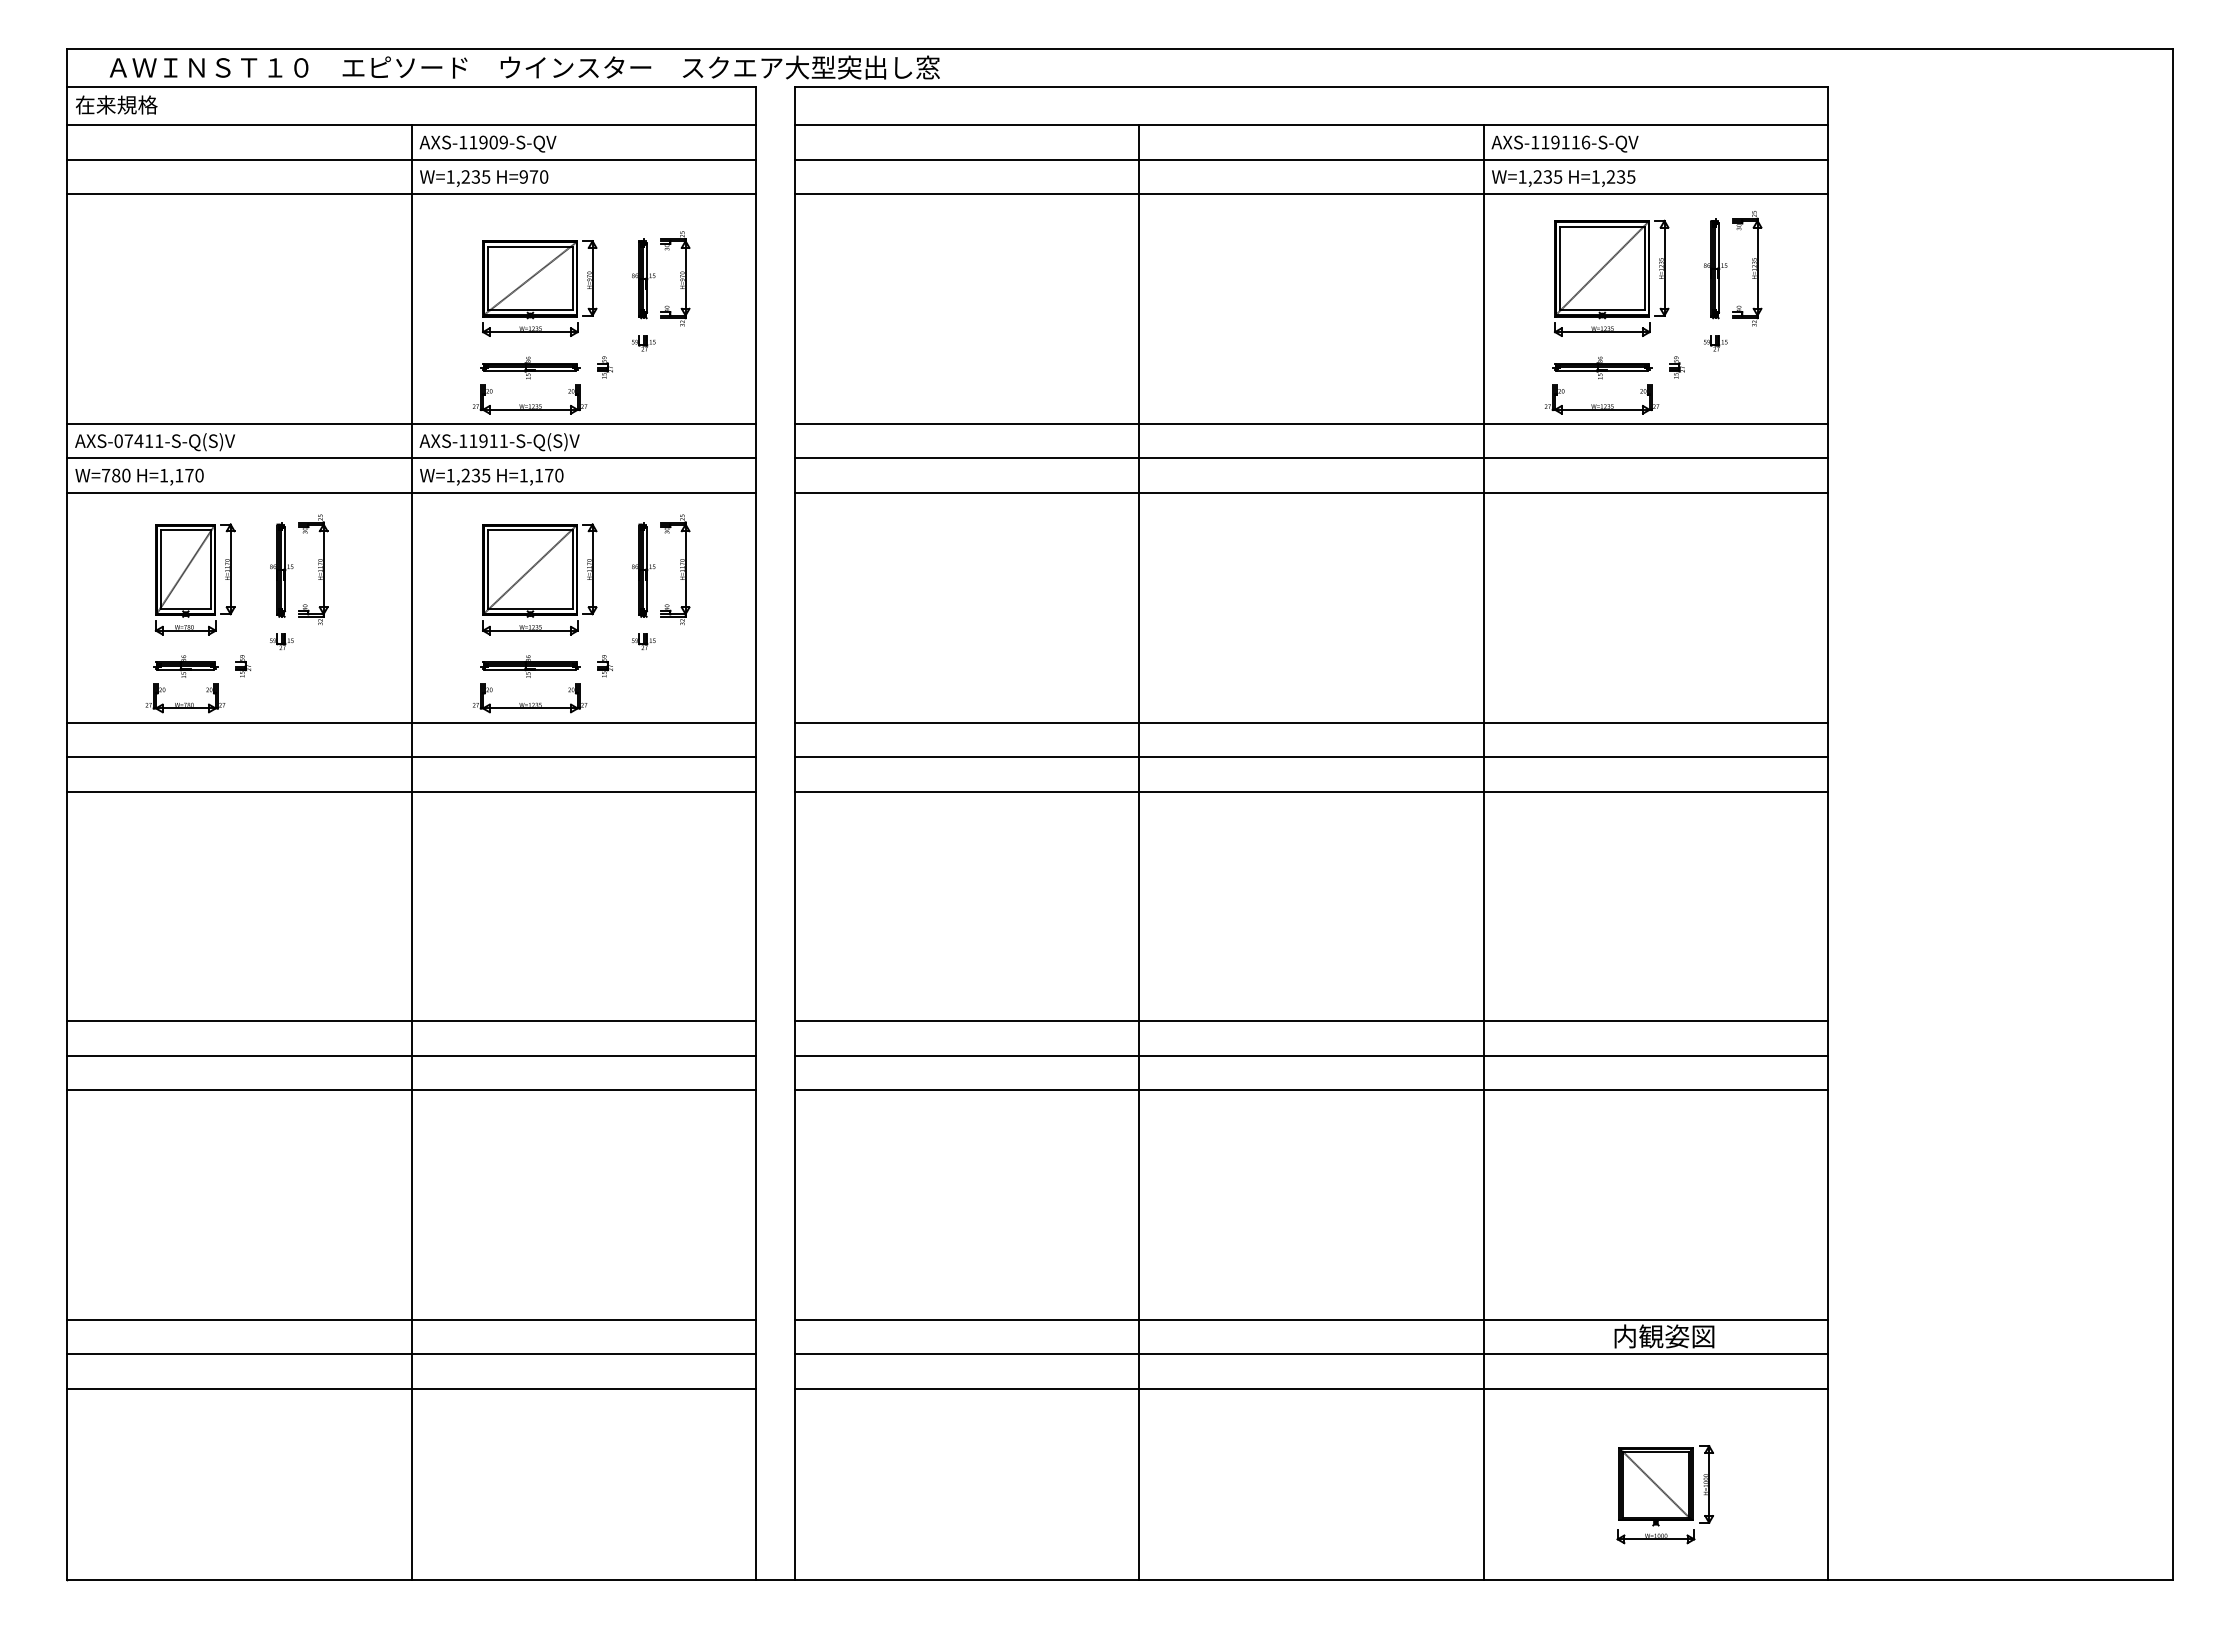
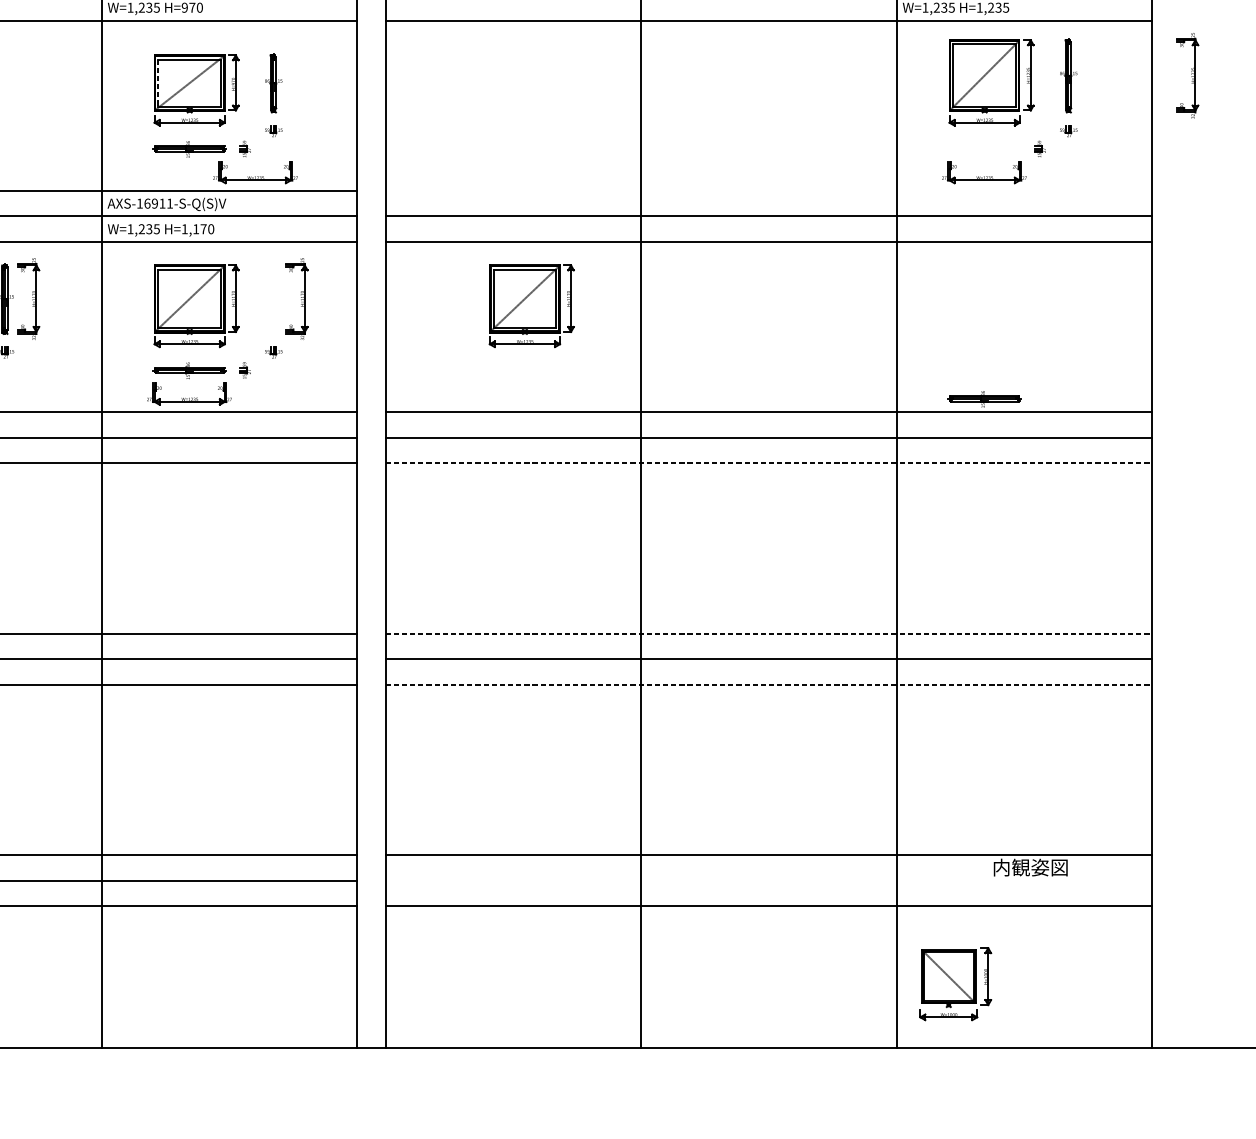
part: (1747, 268) -> (1187, 75), moved
line: (488, 278) -> (158, 83), solid -> dashed
part: (675, 278) -> (297, 83), removed
part: (1602, 367) -> (984, 398), moved
part: (530, 399) -> (255, 172), moved
line: (1311, 424) -> (768, 191), removed
text: (473, 440) -> (147, 203), AXS-11911-S-Q(S)V -> AXS-16911-S-Q(S)V
part: (643, 569) -> (273, 298), removed
part: (991, 579) -> (531, 306), added
line: (1311, 791) -> (768, 463), solid -> dashed
line: (1311, 1021) -> (768, 634), solid -> dashed
line: (1311, 1090) -> (768, 685), solid -> dashed
line: (1311, 1354) -> (768, 881), removed
part: (1664, 1494) -> (955, 984), moved

